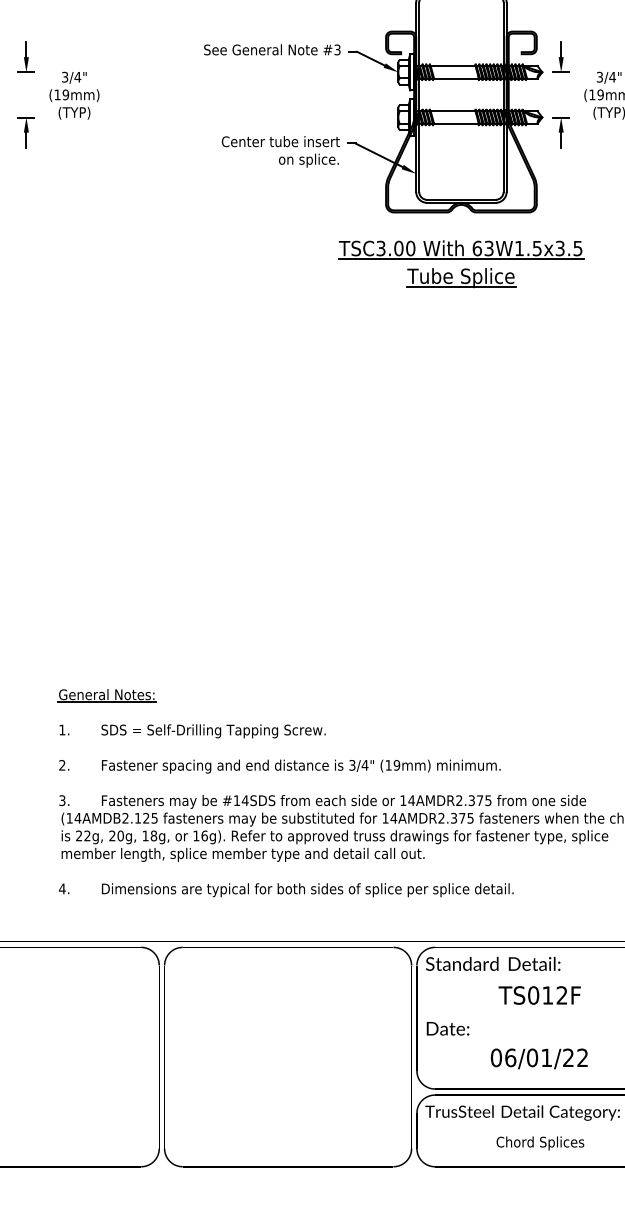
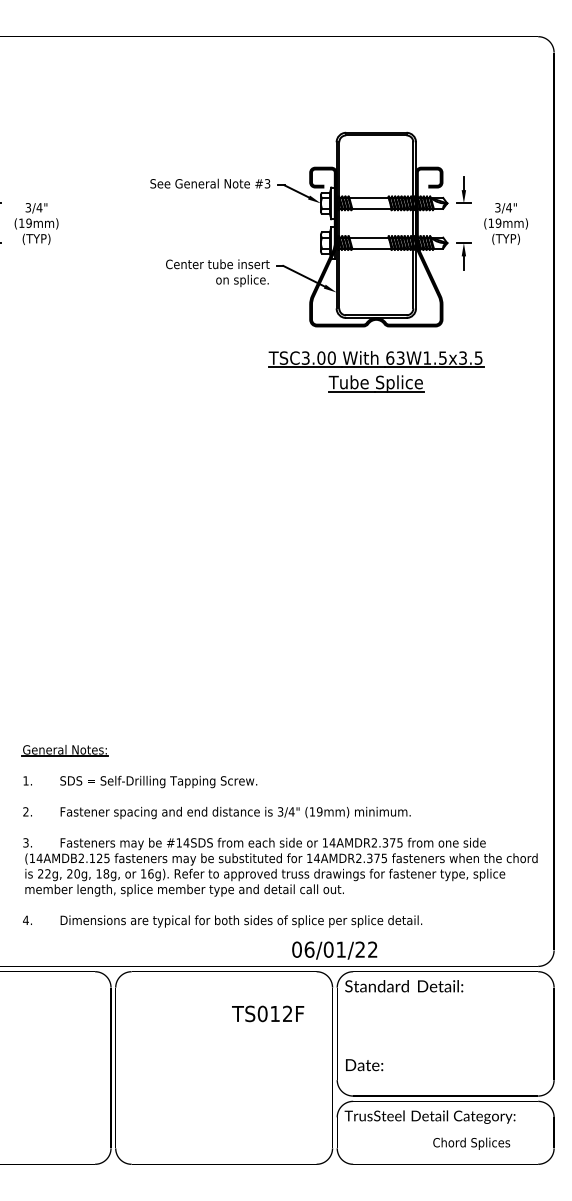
text: (540, 994) -> (268, 1013), moved
text: (447, 1029) -> (364, 1065), moved
text: (539, 1058) -> (334, 950), moved
text: (540, 1143) -> (471, 1143), moved

